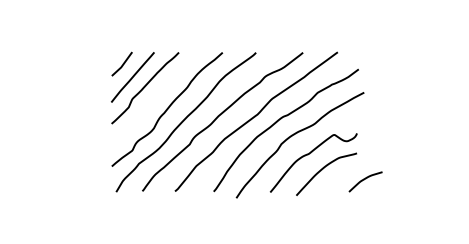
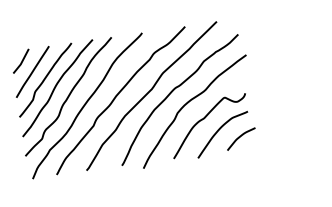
curve: (155, 97) -> (56, 87), added
curve: (364, 180) -> (240, 138), moved

